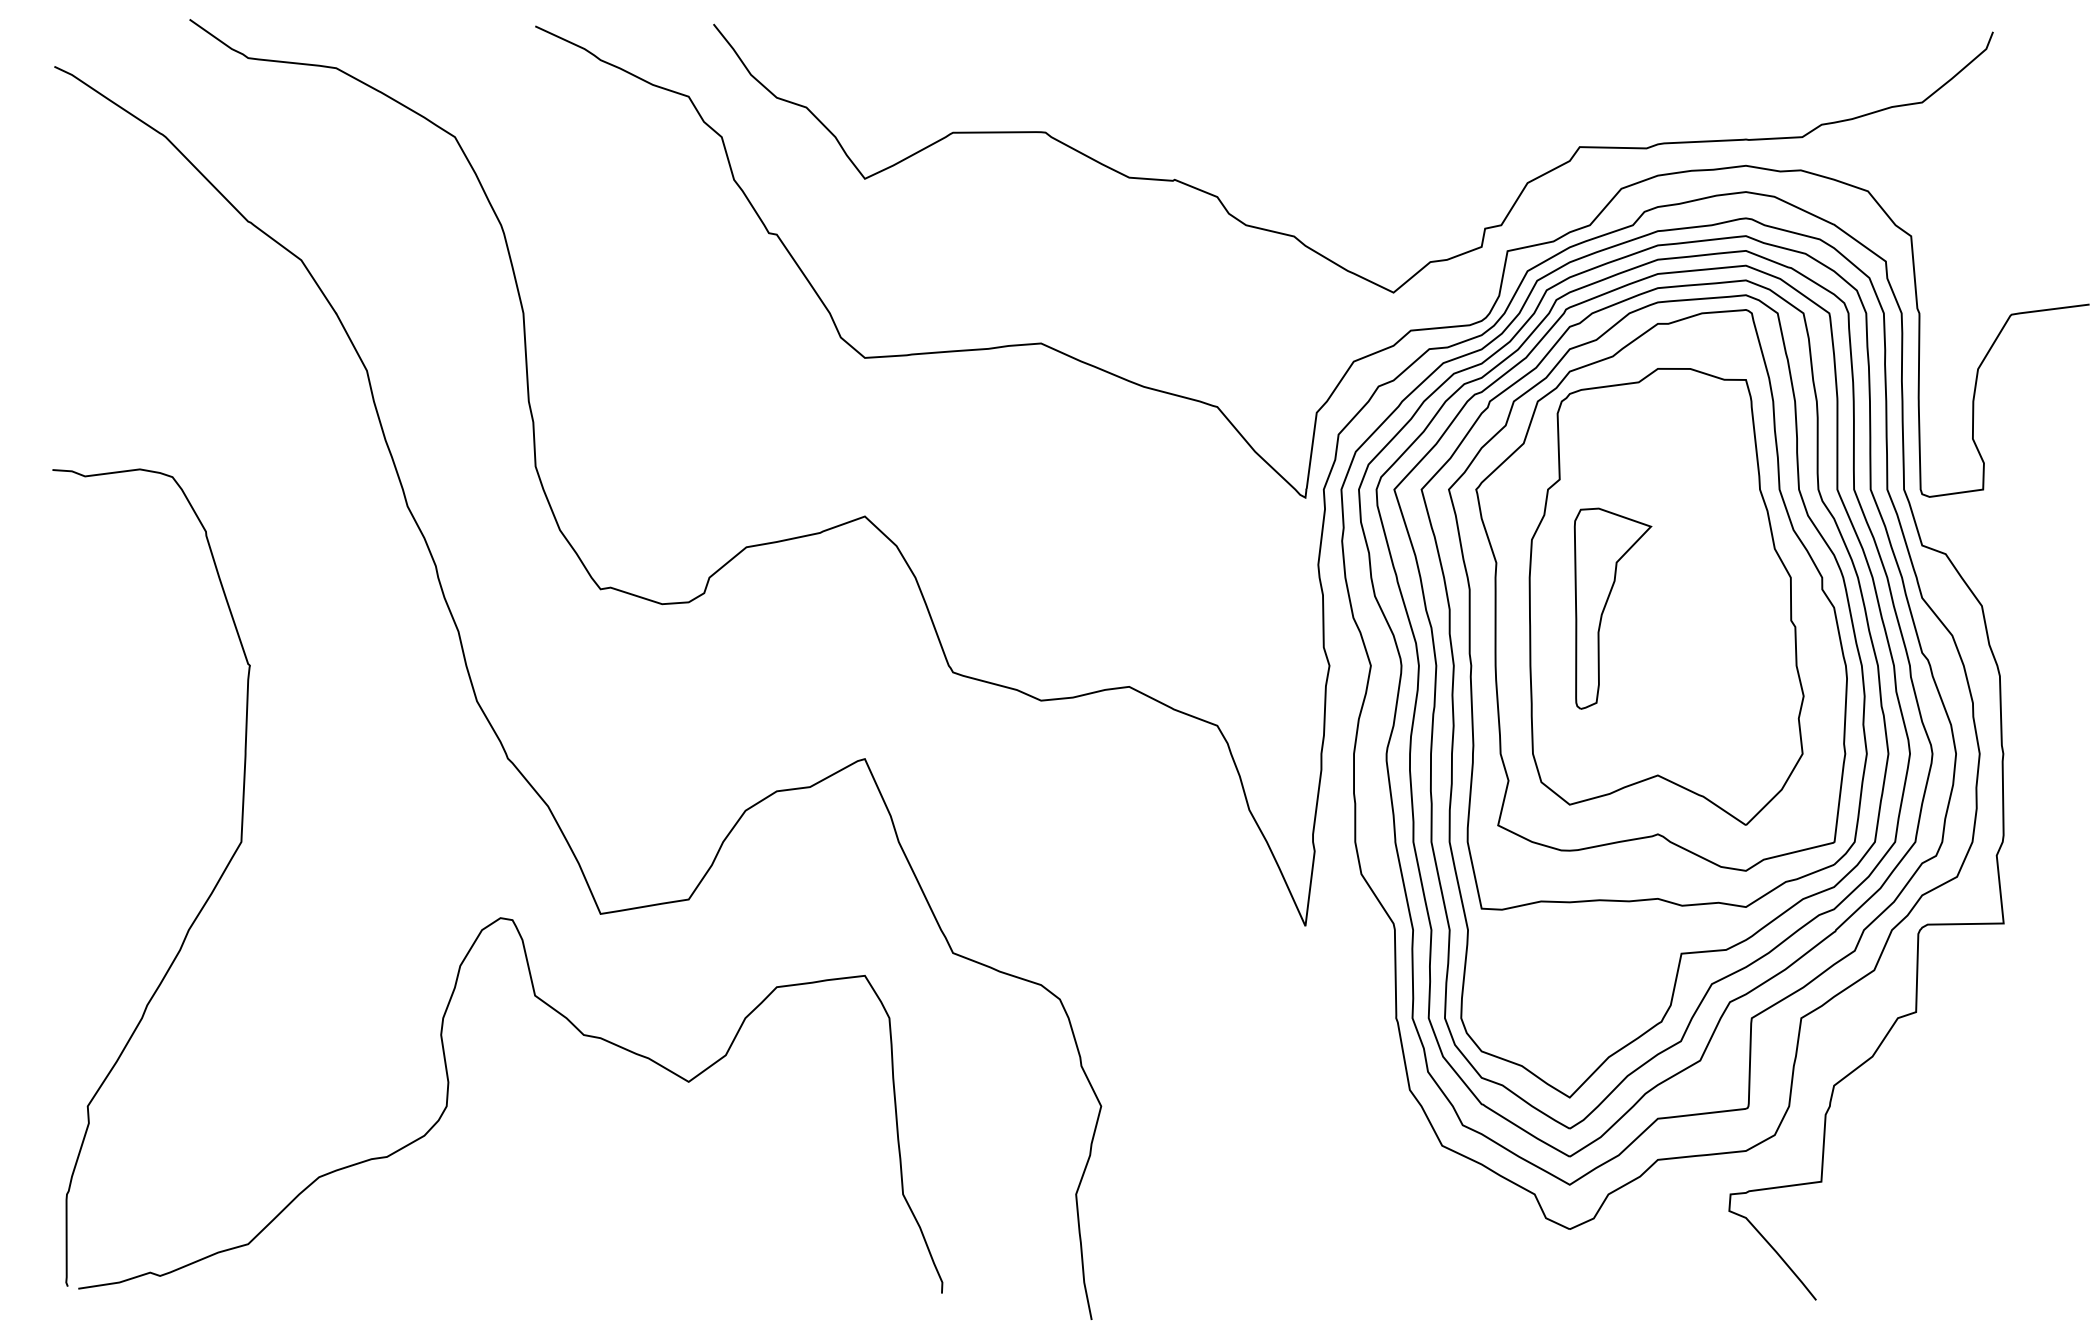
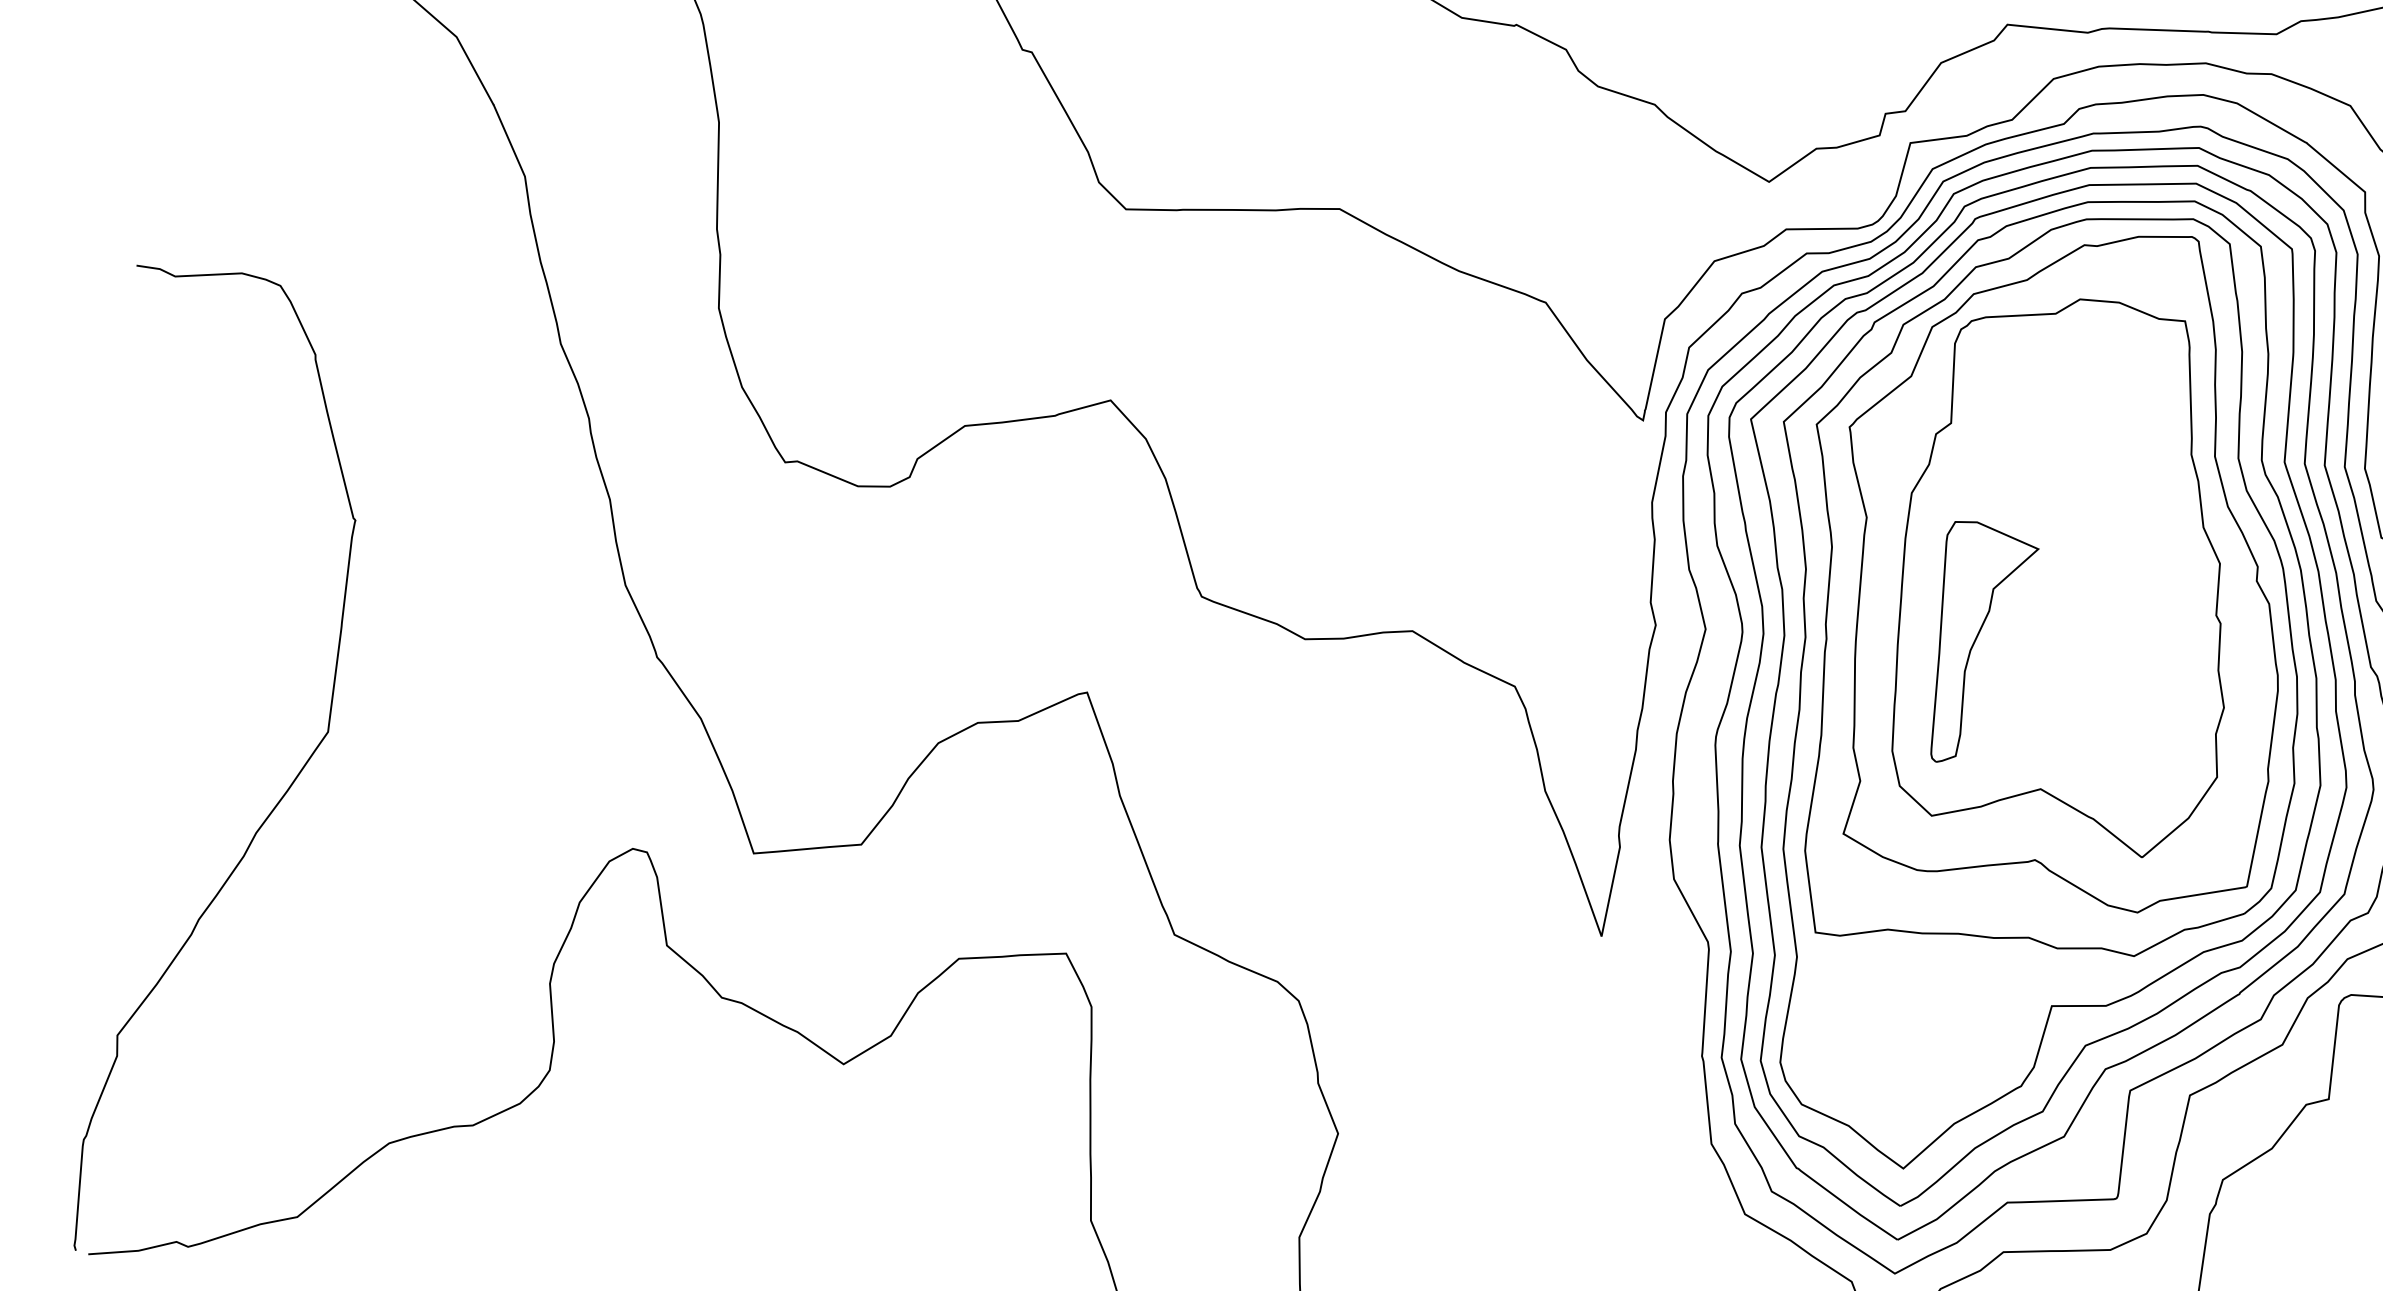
part: (1606, 605) -> (1977, 639), moved

